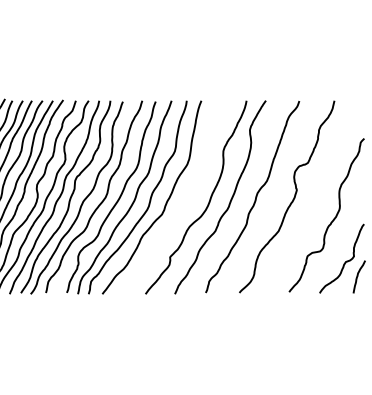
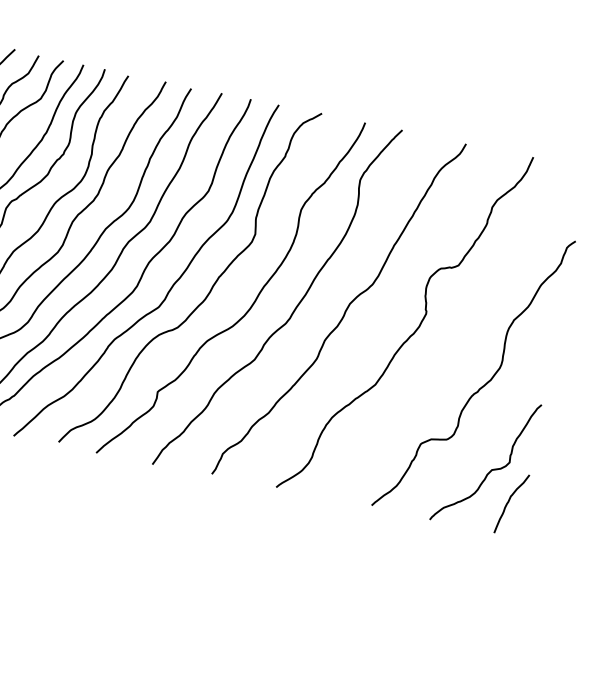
curve: (185, 199) -> (209, 287), added

